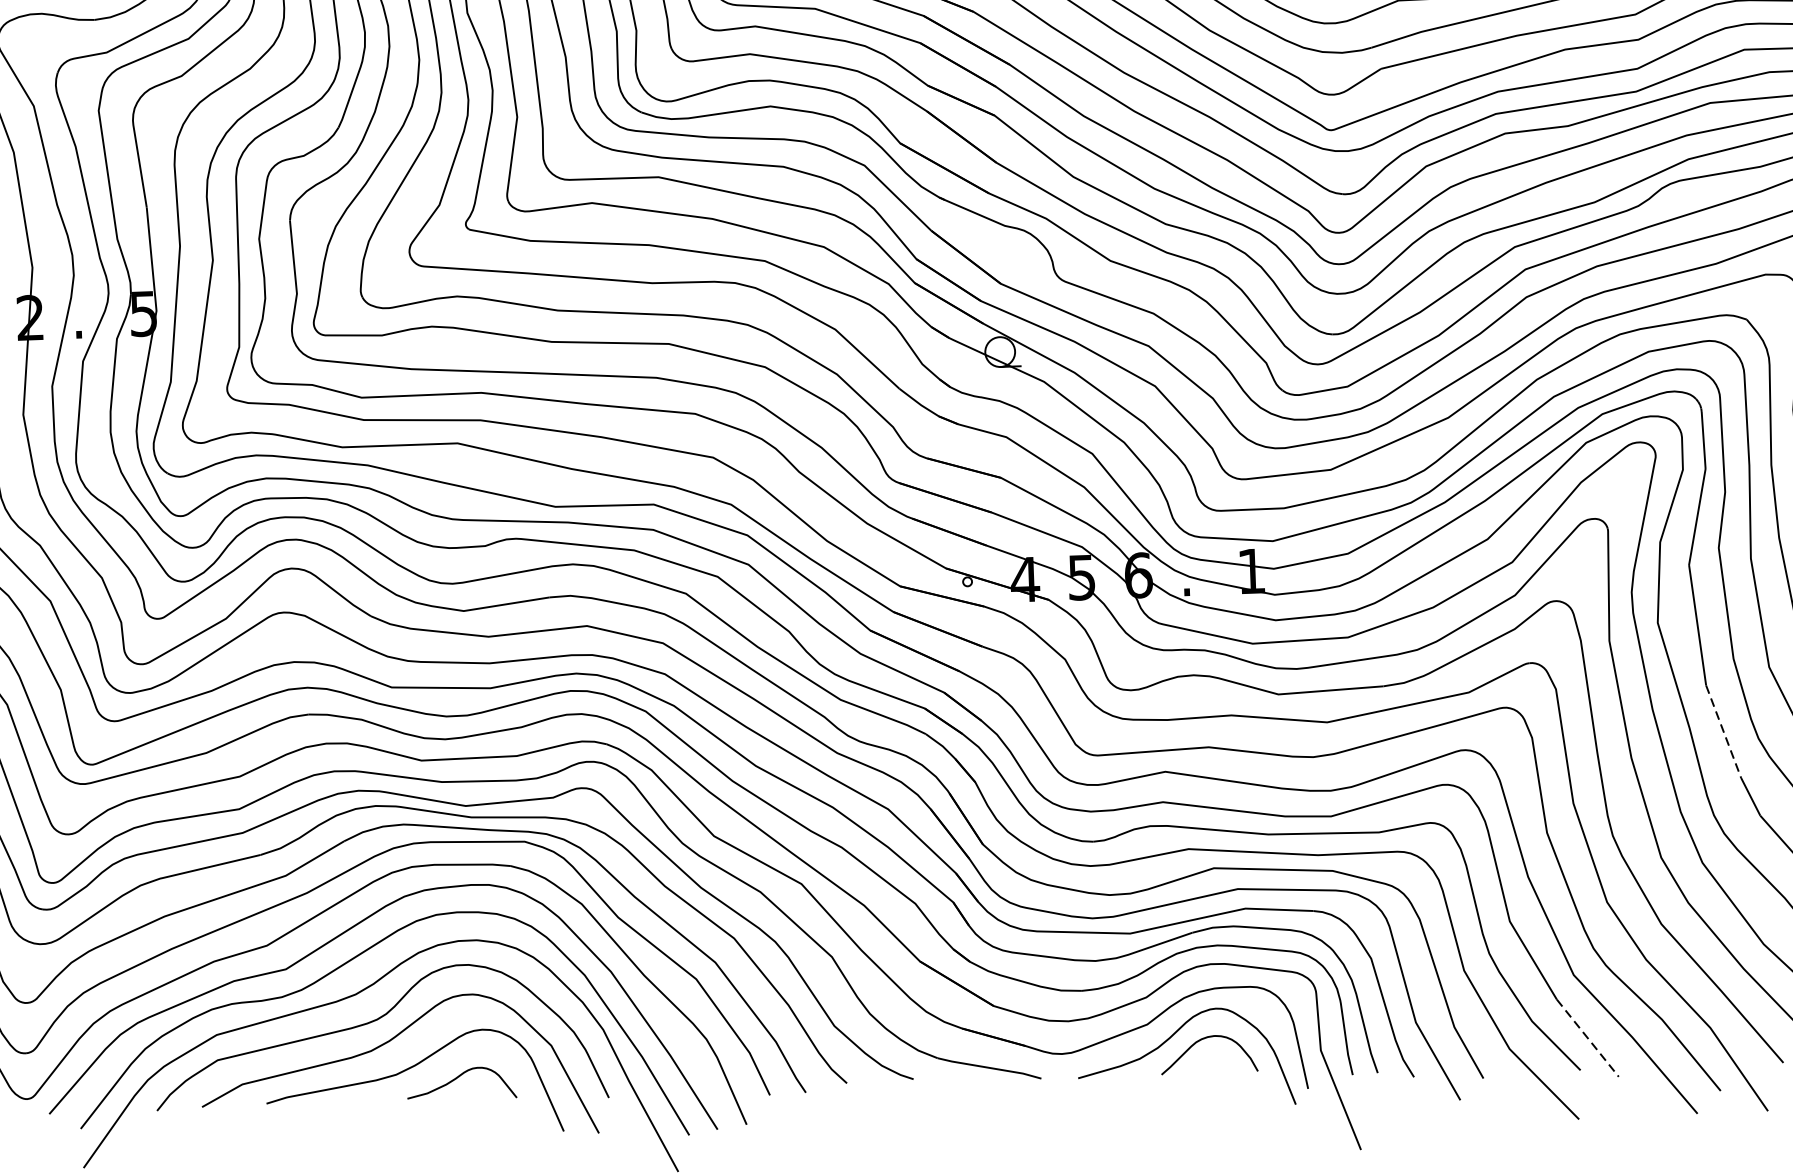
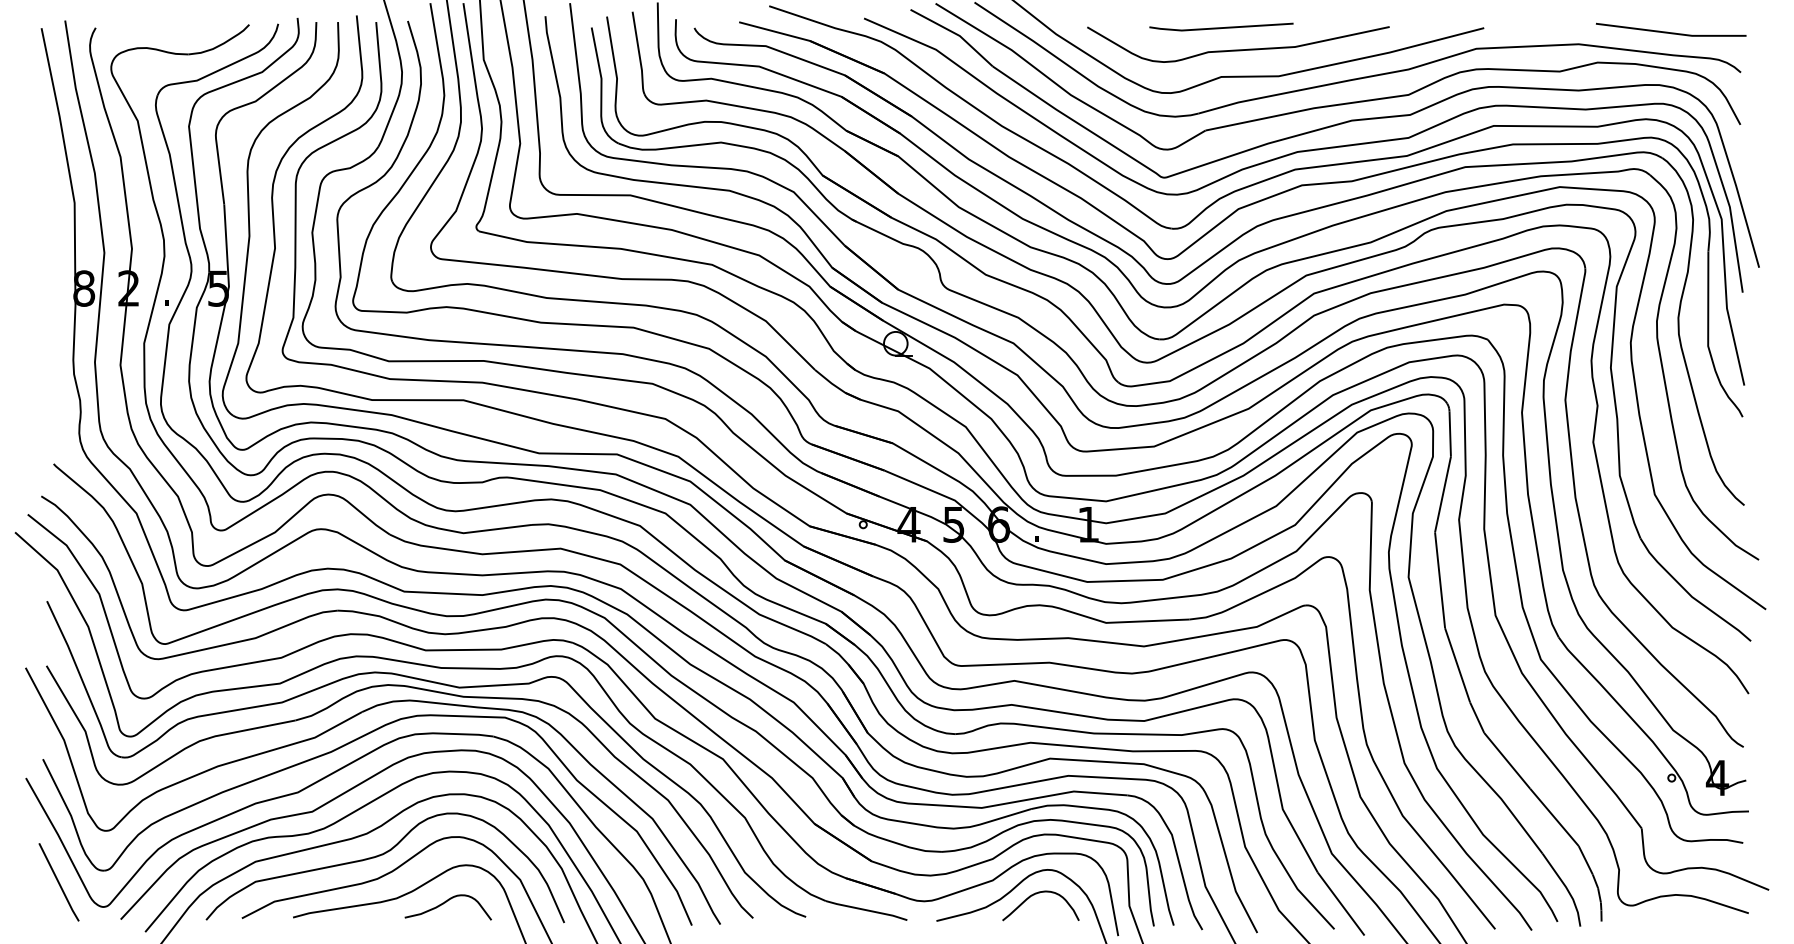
line: (1723, 731) -> (1457, 665), dashed -> solid
line: (1588, 1038) -> (1341, 904), dashed -> solid

